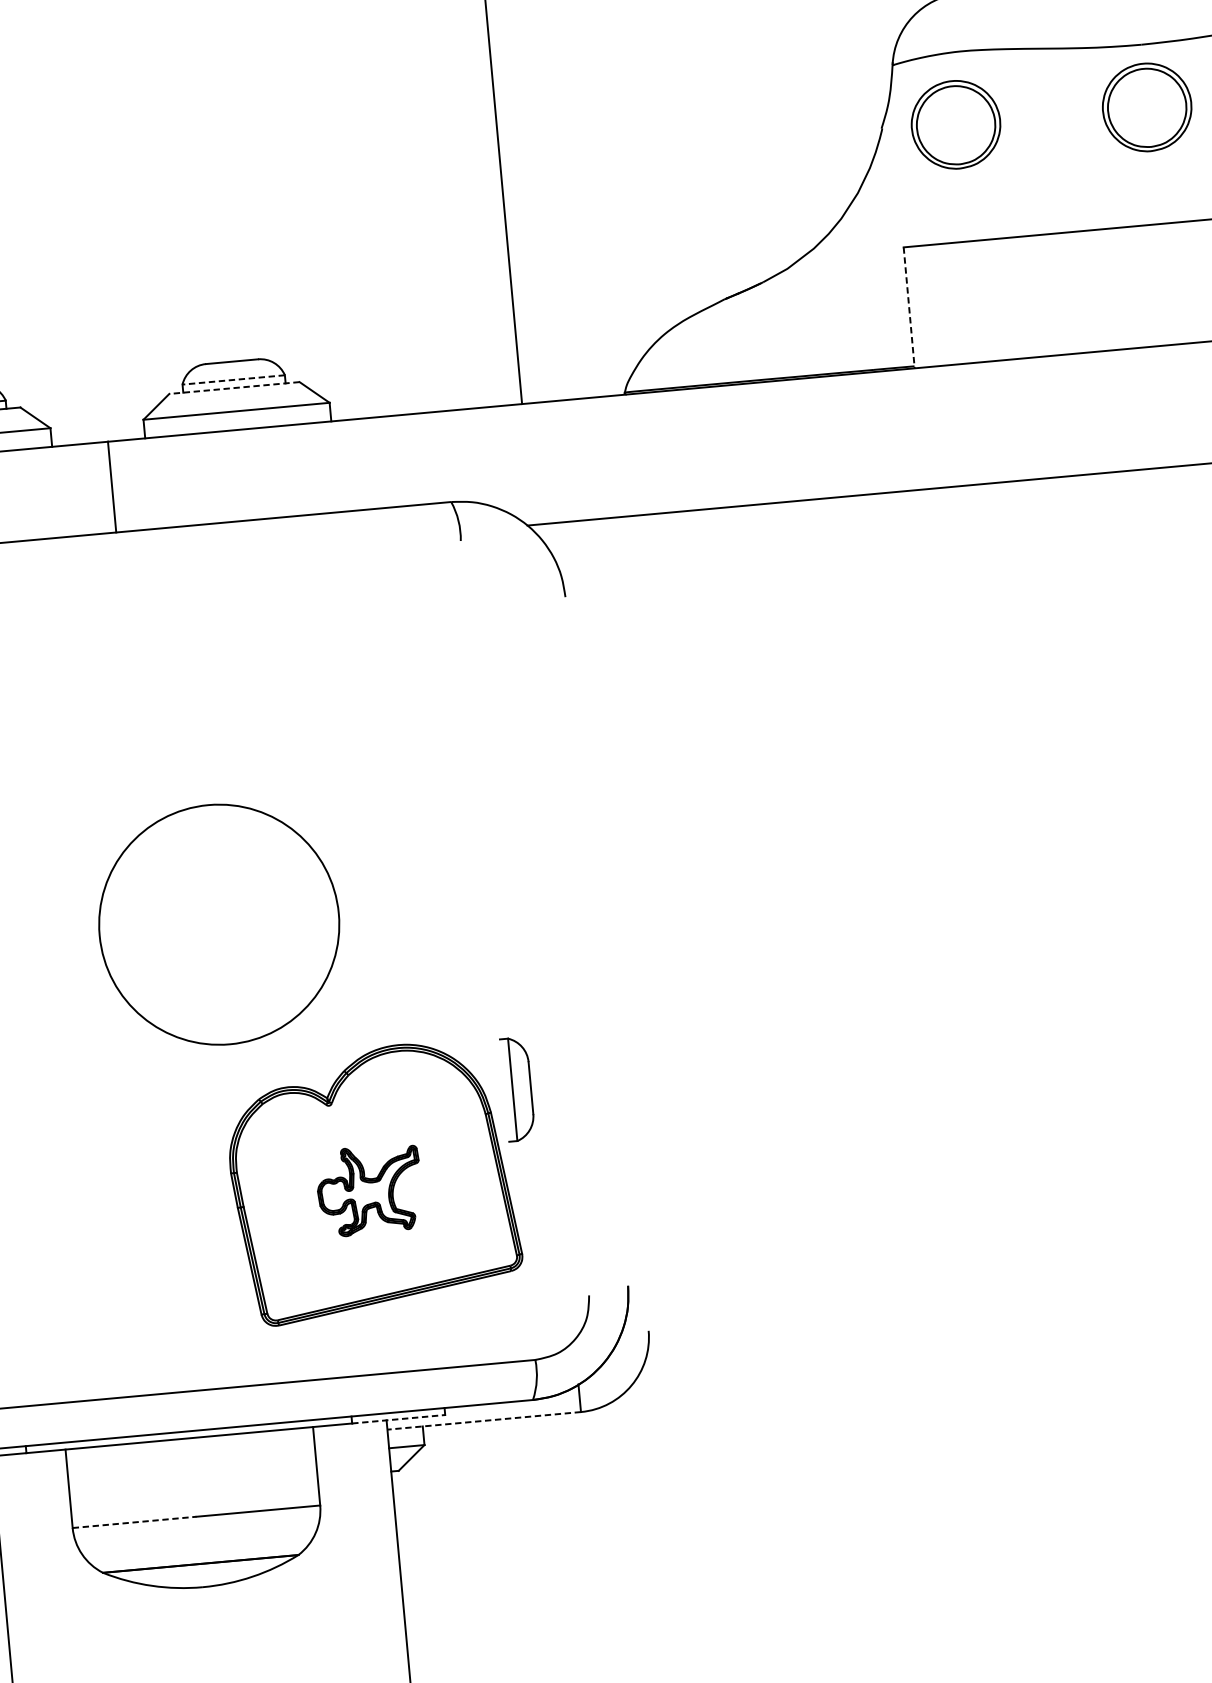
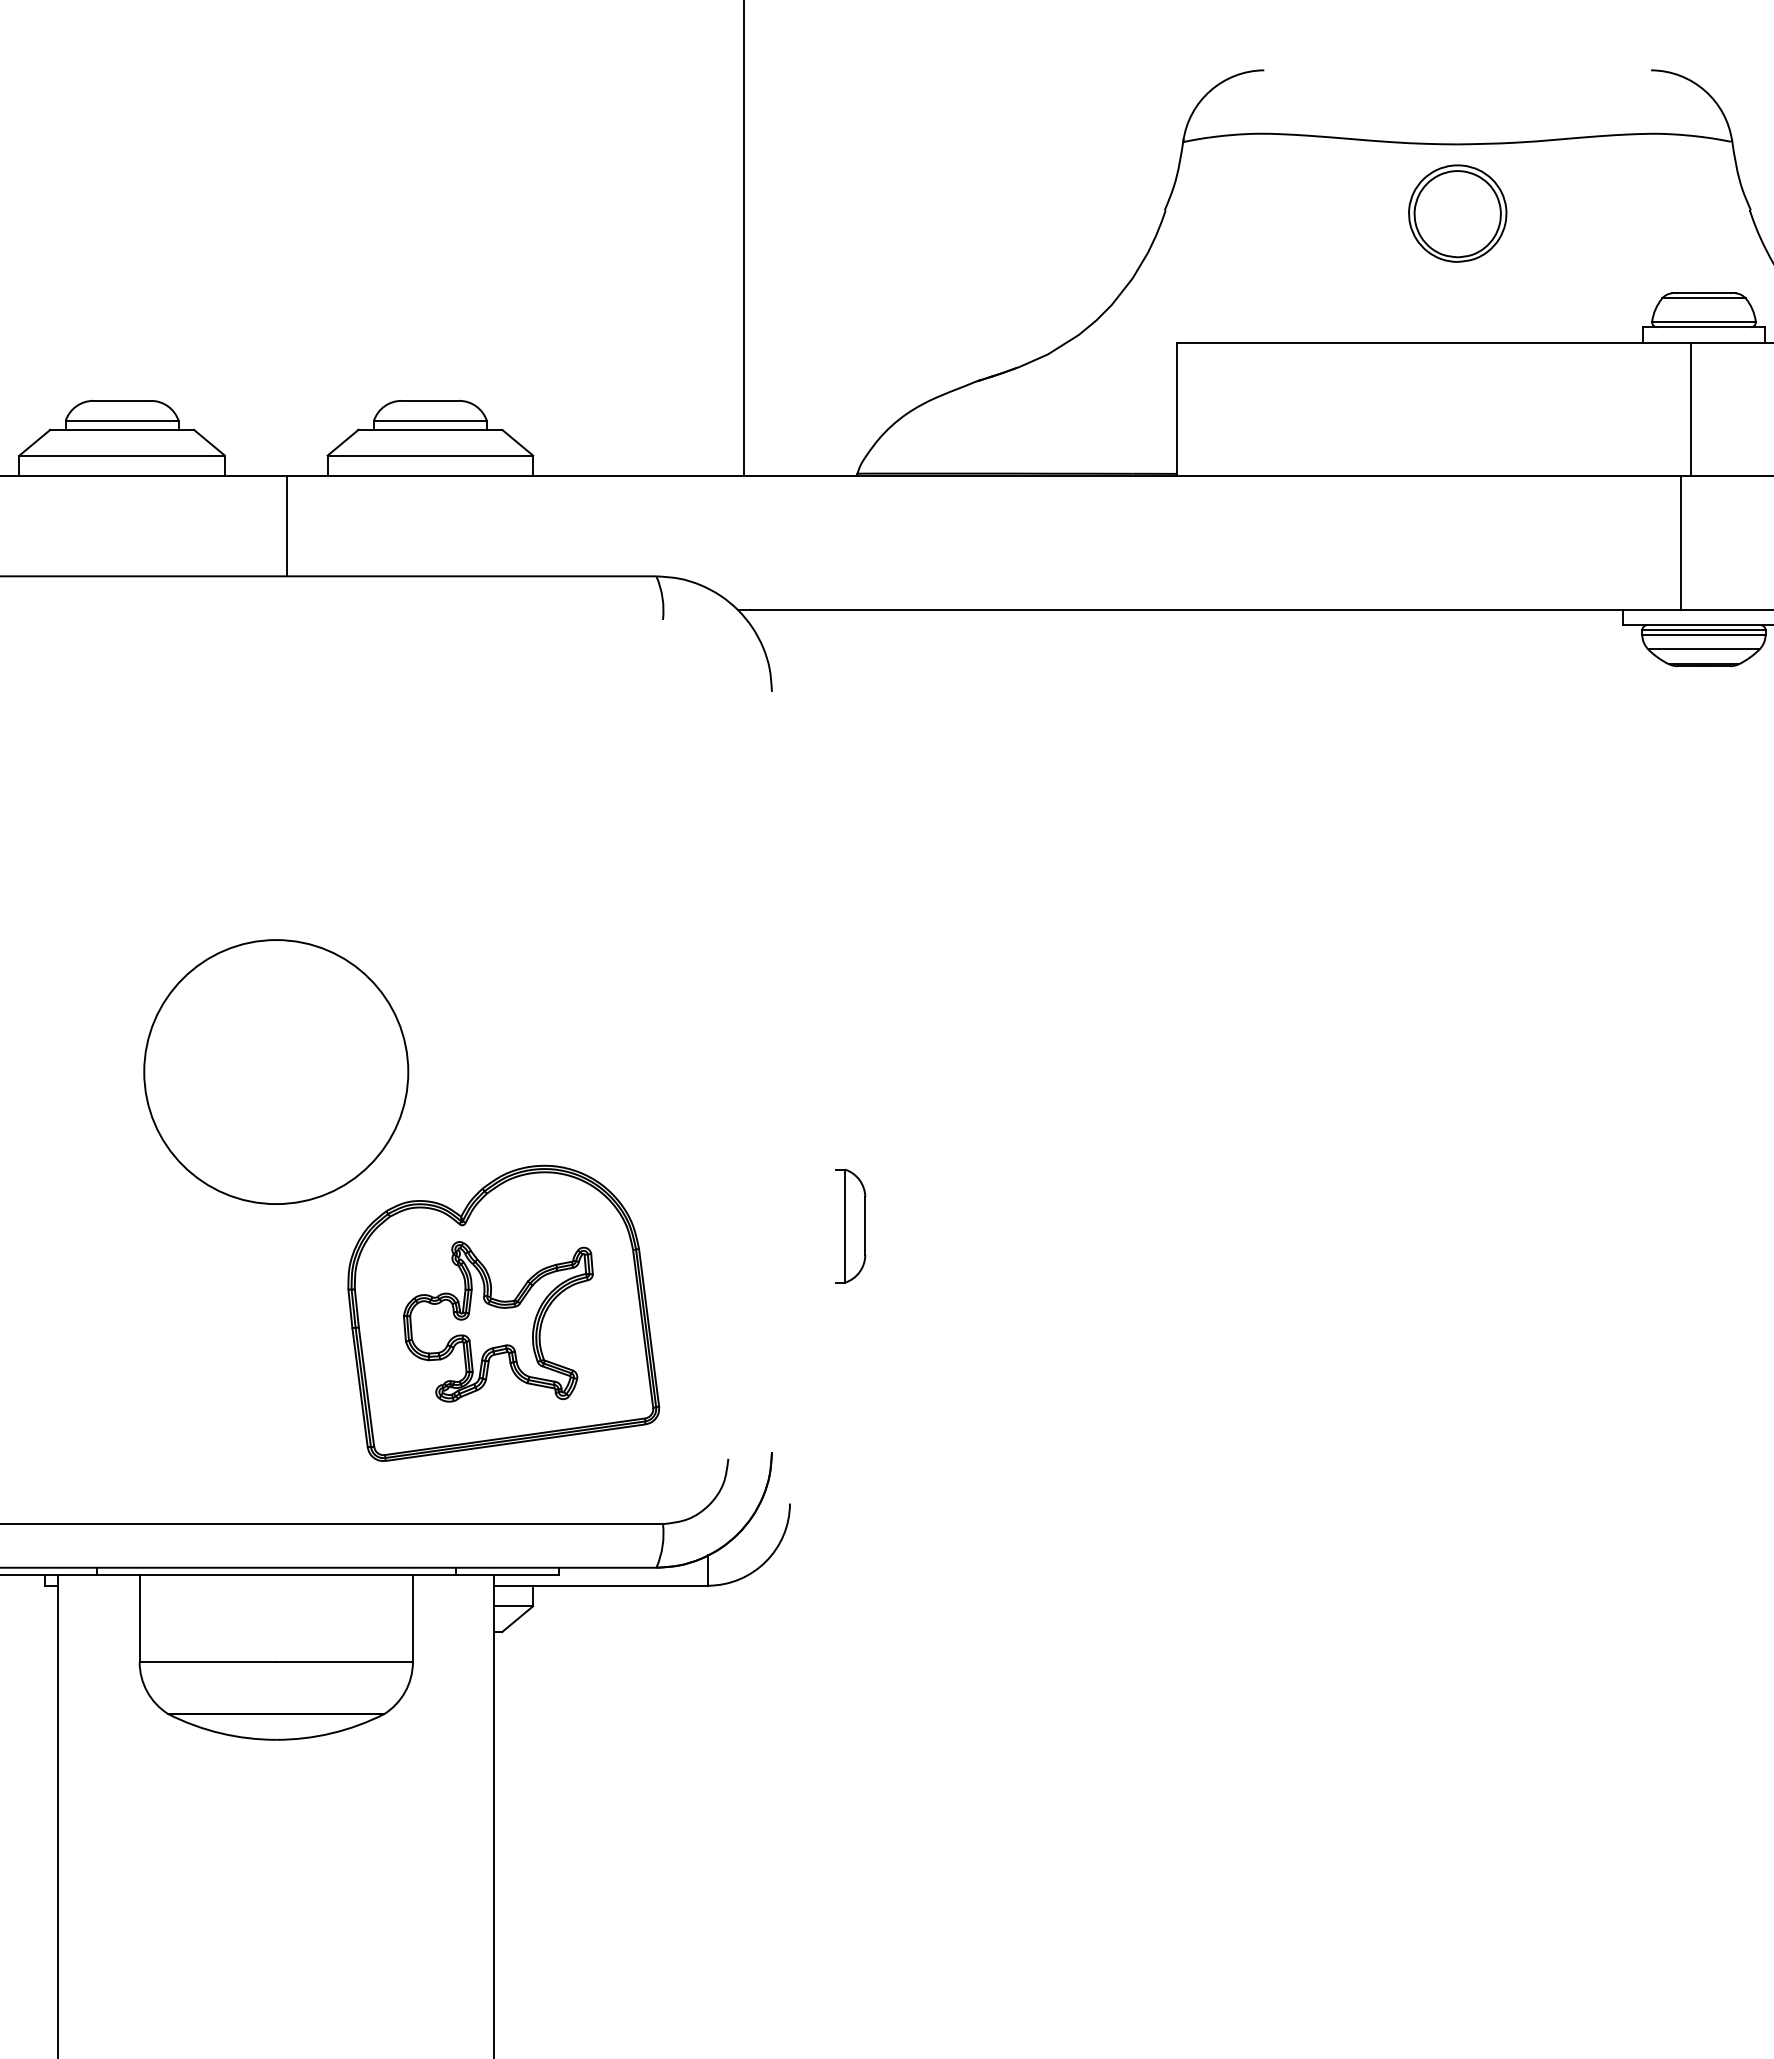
part: (955, 124) -> (1246, 213), removed
line: (909, 307) -> (1177, 409), dashed -> solid
line: (233, 380) -> (430, 421), dashed -> solid
line: (234, 387) -> (430, 429), dashed -> solid
circle: (219, 924) -> (276, 1071), moved
part: (517, 1089) -> (850, 1226), moved
part: (369, 1189) -> (498, 1321), size x1.67
line: (398, 1419) -> (507, 1575), dashed -> solid
line: (483, 1420) -> (600, 1585), dashed -> solid
line: (135, 1522) -> (208, 1662), dashed -> solid

